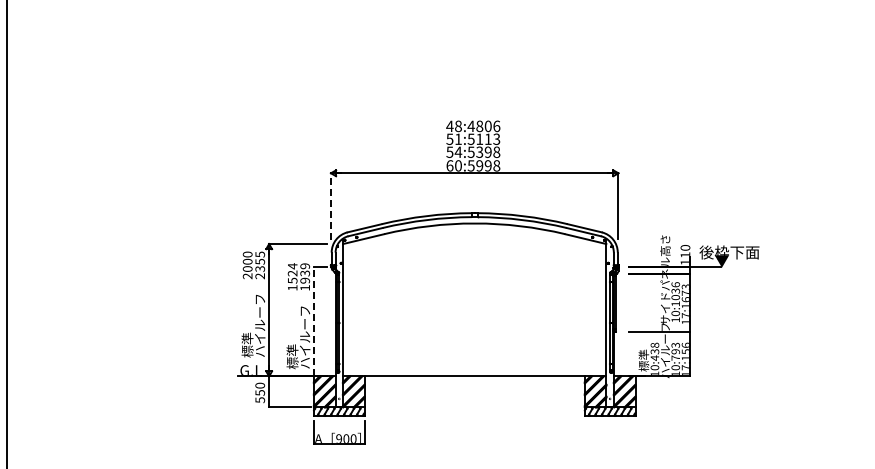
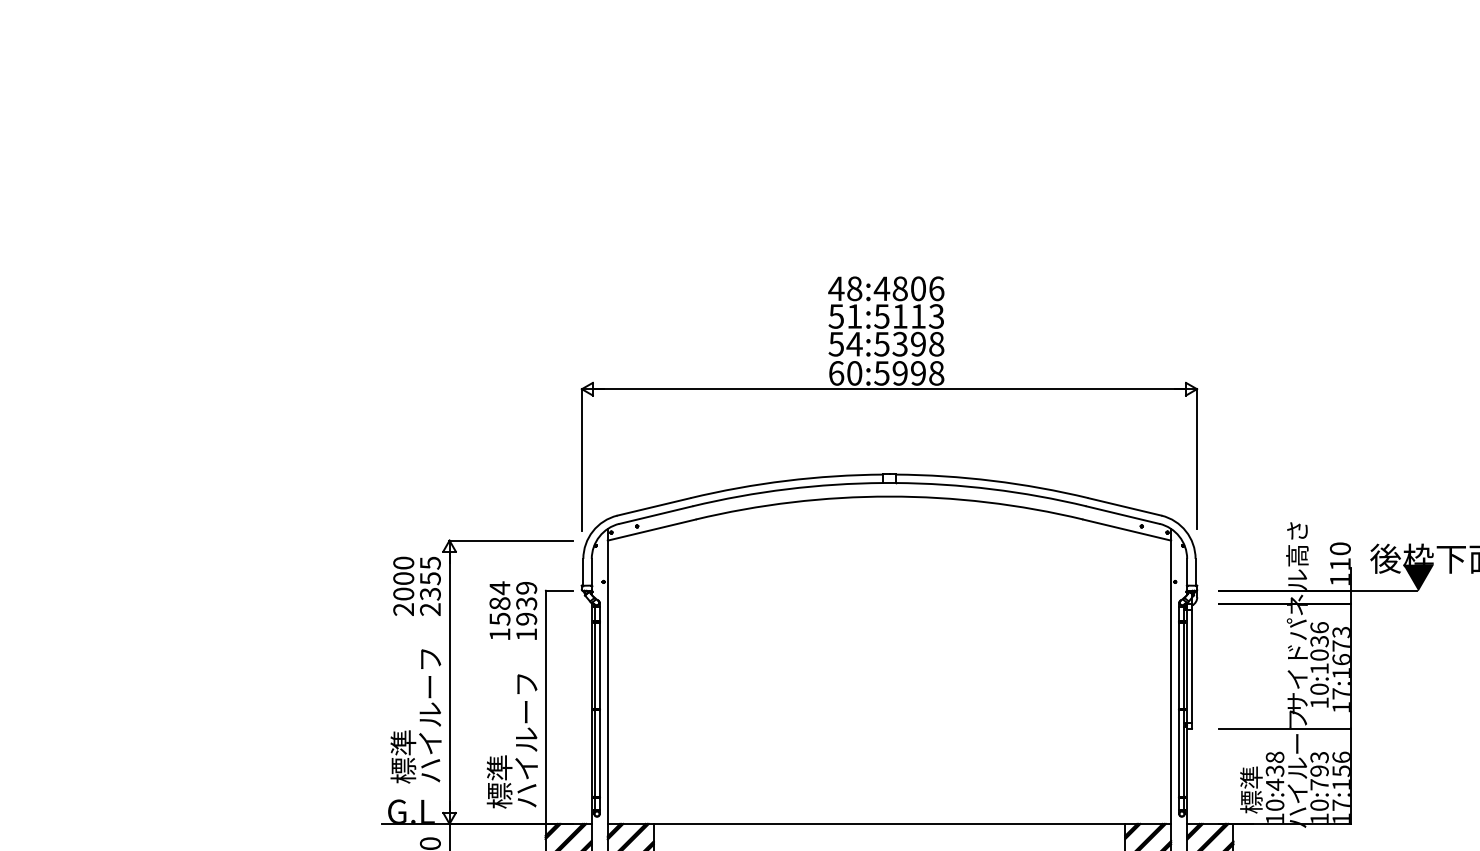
line: (331, 206) -> (582, 460), dashed -> solid
text: (292, 273) -> (499, 603), 1524 -> 1584
line: (314, 321) -> (546, 706), dashed -> solid

